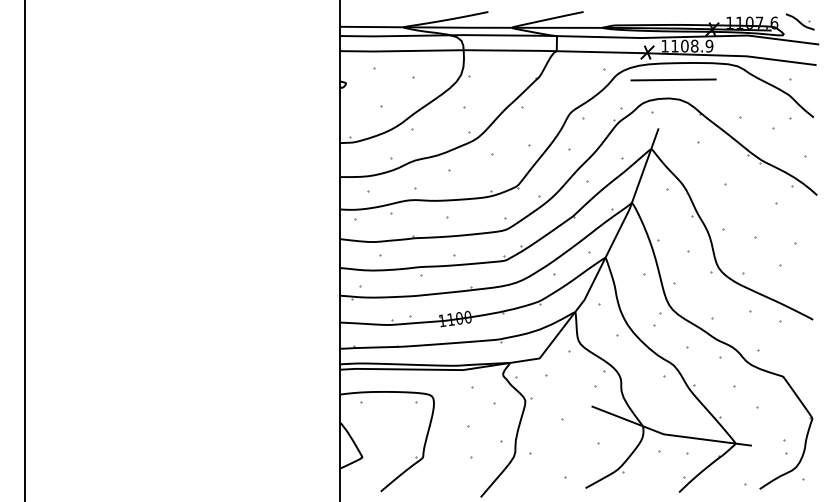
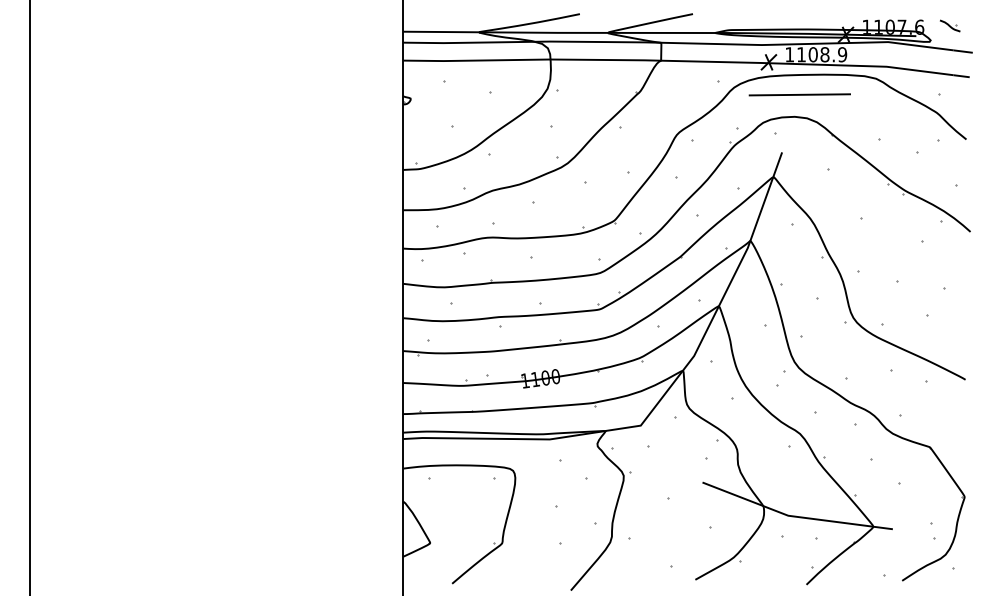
part: (799, 21) -> (949, 25), size x0.6

